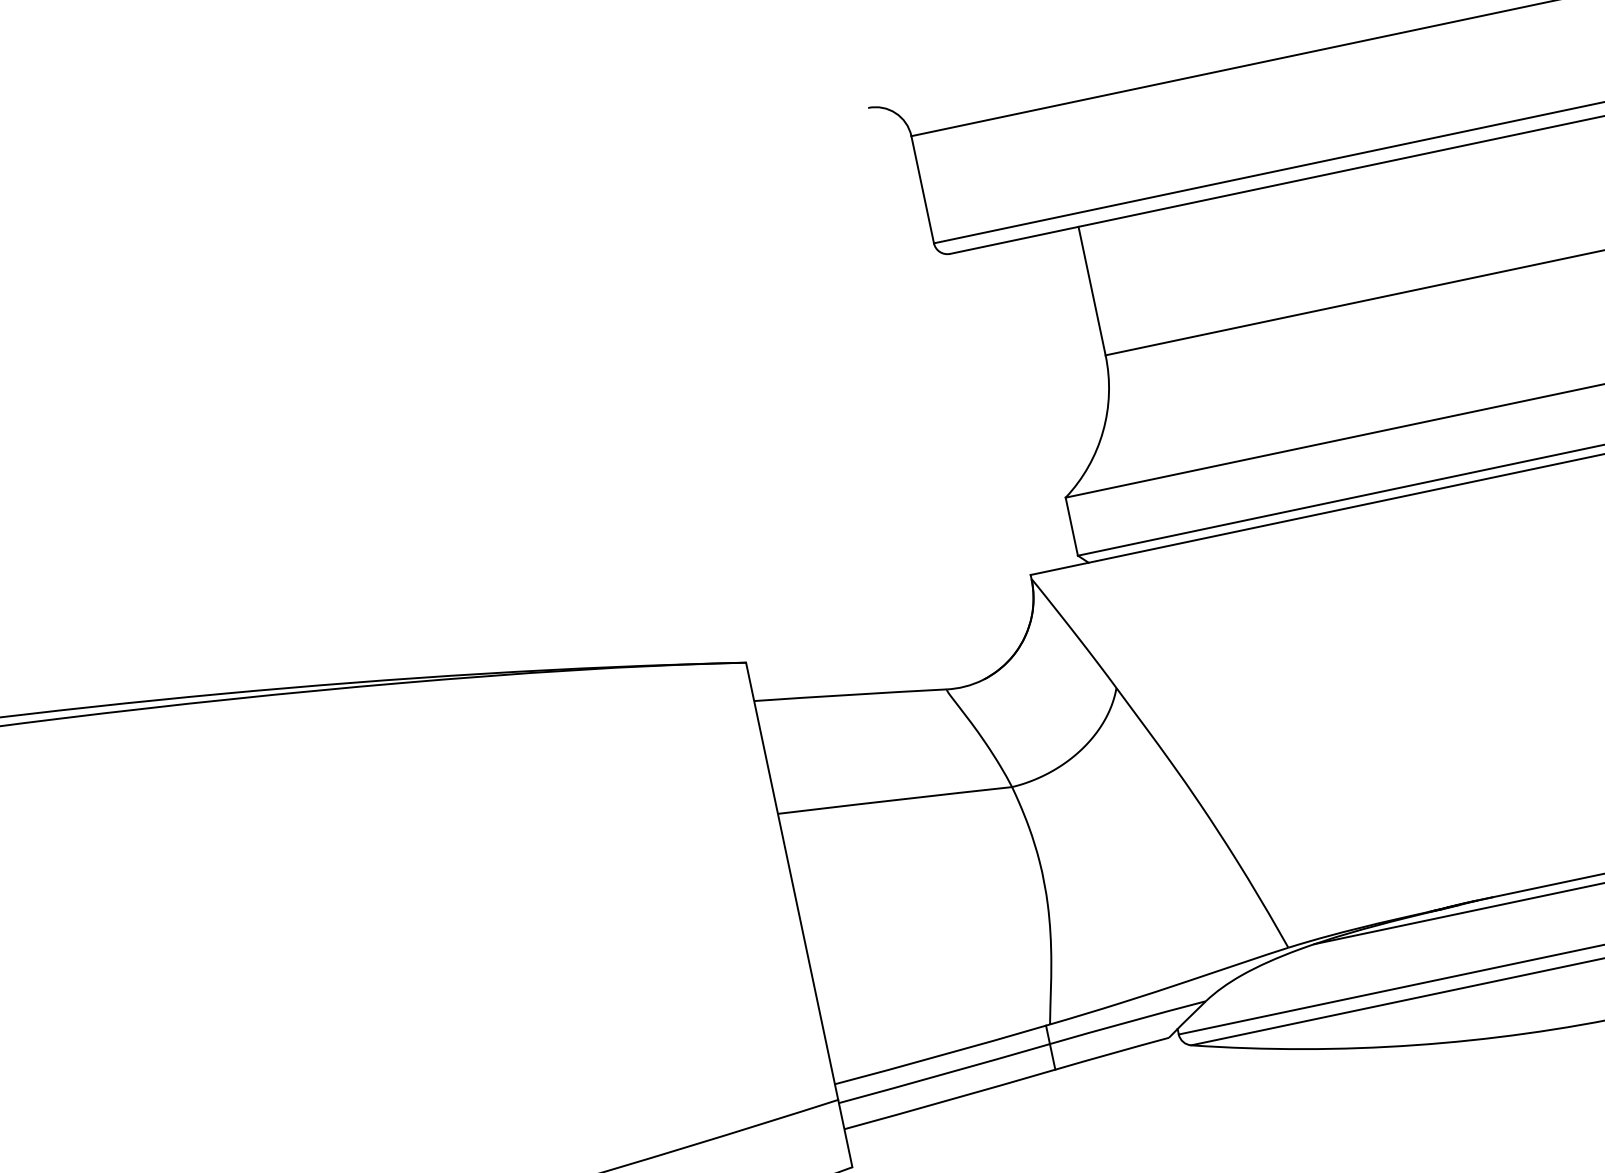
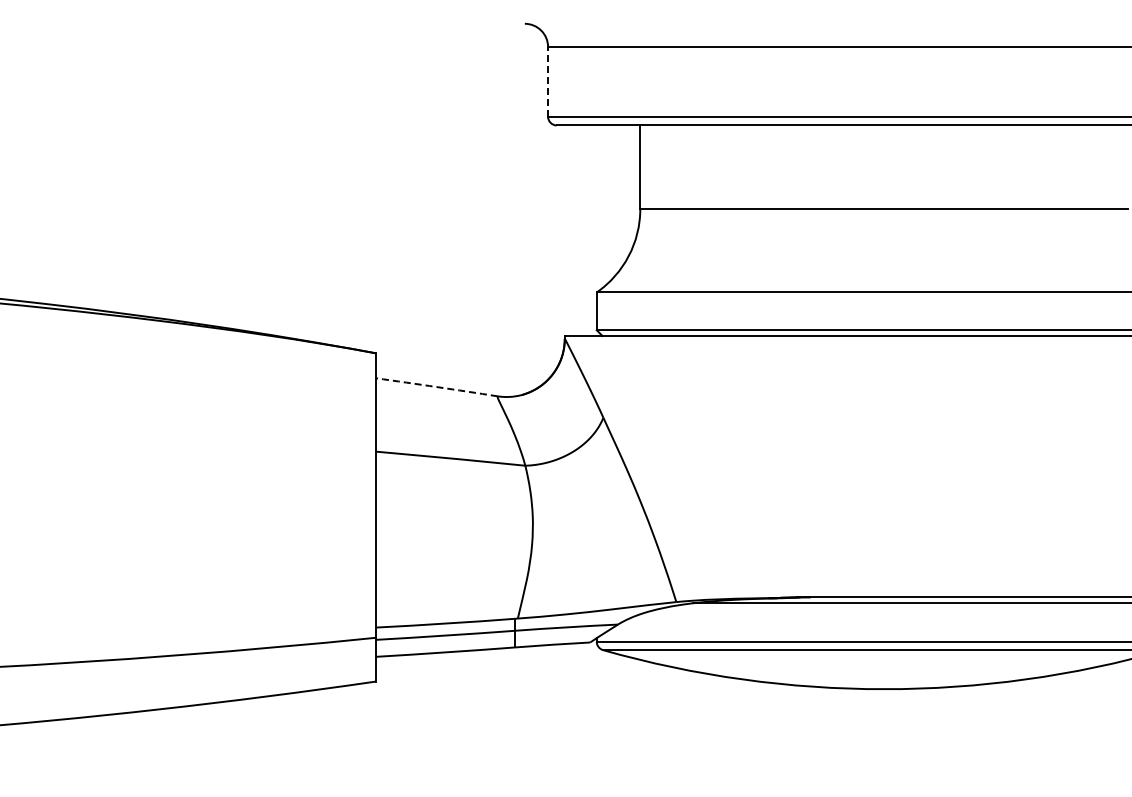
line: (923, 189) -> (548, 81), solid -> dashed
arc: (850, 695) -> (436, 387), solid -> dashed

